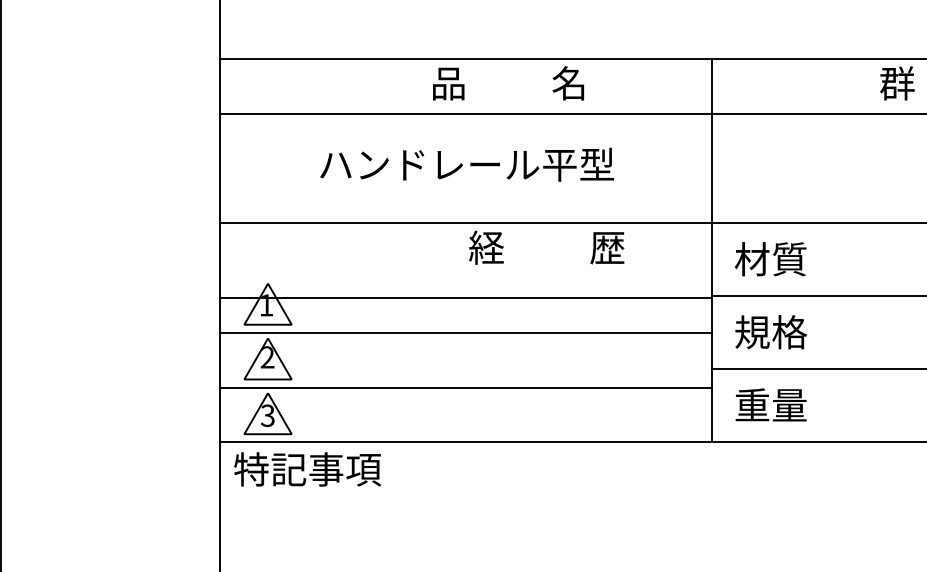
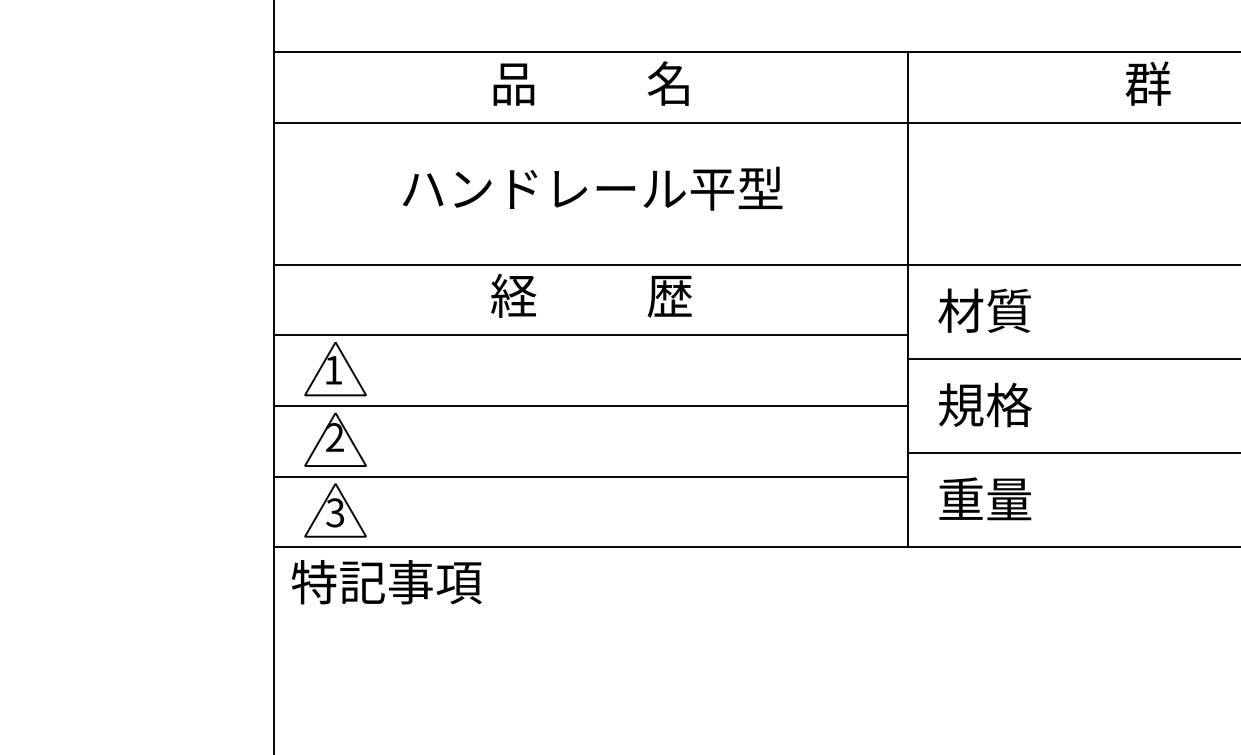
text: (508, 83) -> (590, 83), moved
text: (546, 247) -> (591, 295), moved
line: (465, 297) -> (590, 335), moved

